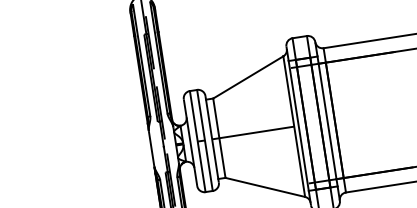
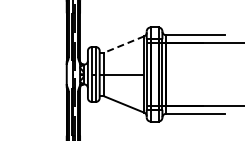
line: (247, 77) -> (123, 44), solid -> dashed

